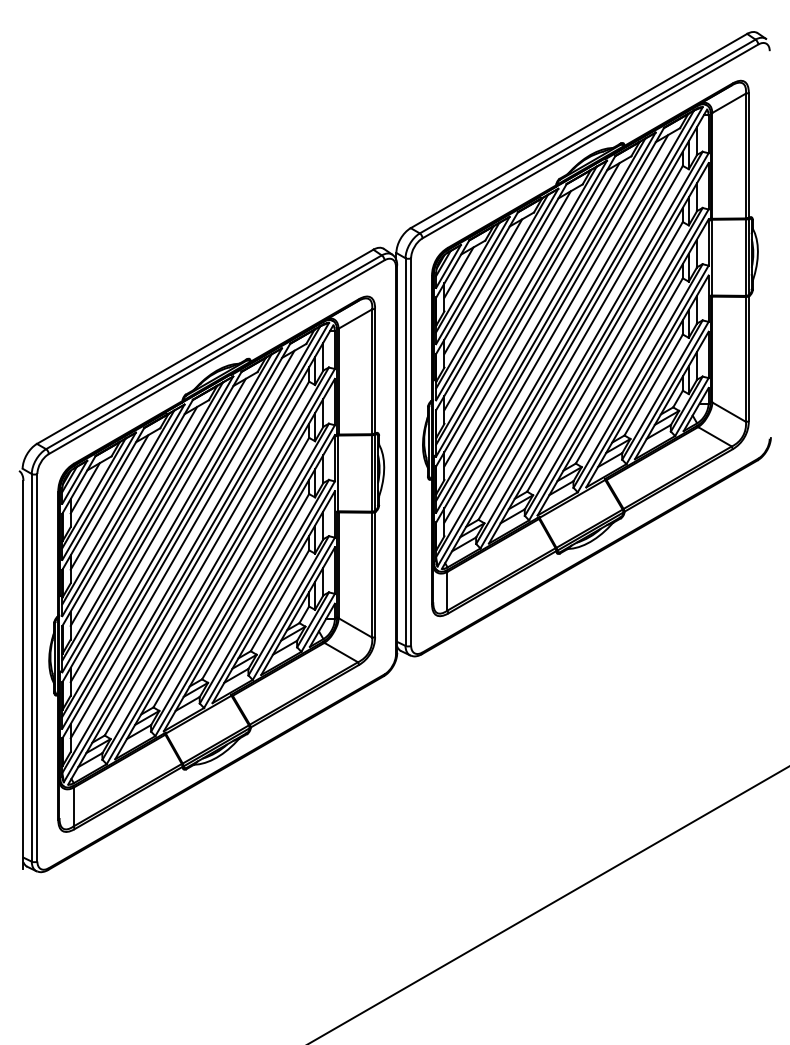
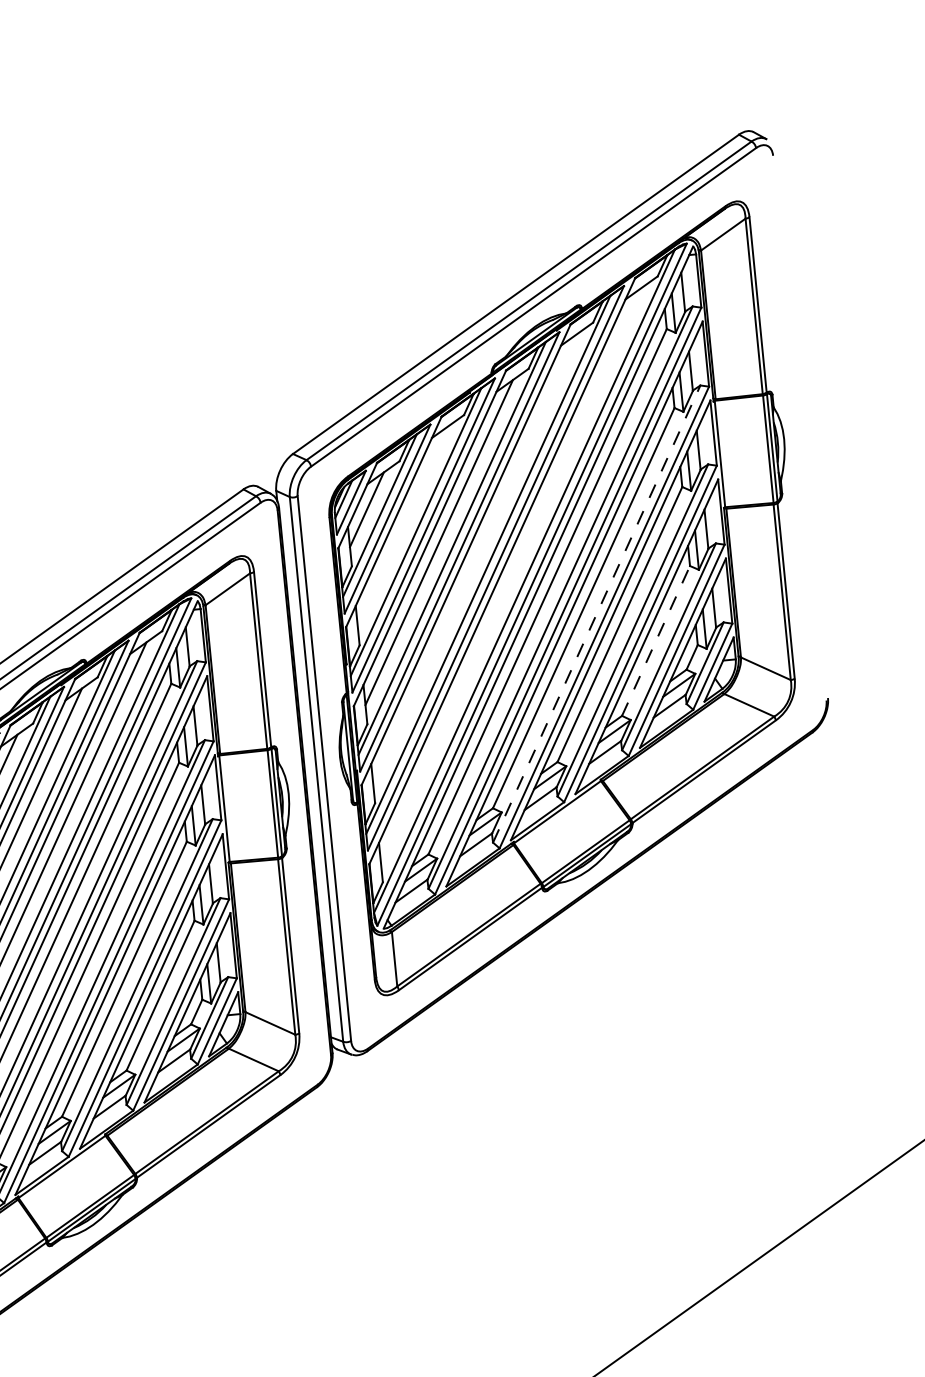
line: (483, 286) -> (403, 525), removed
line: (531, 314) -> (474, 558), removed
line: (556, 328) -> (511, 574), removed
line: (613, 361) -> (596, 613), solid -> dashed
line: (653, 384) -> (655, 640), solid -> dashed

